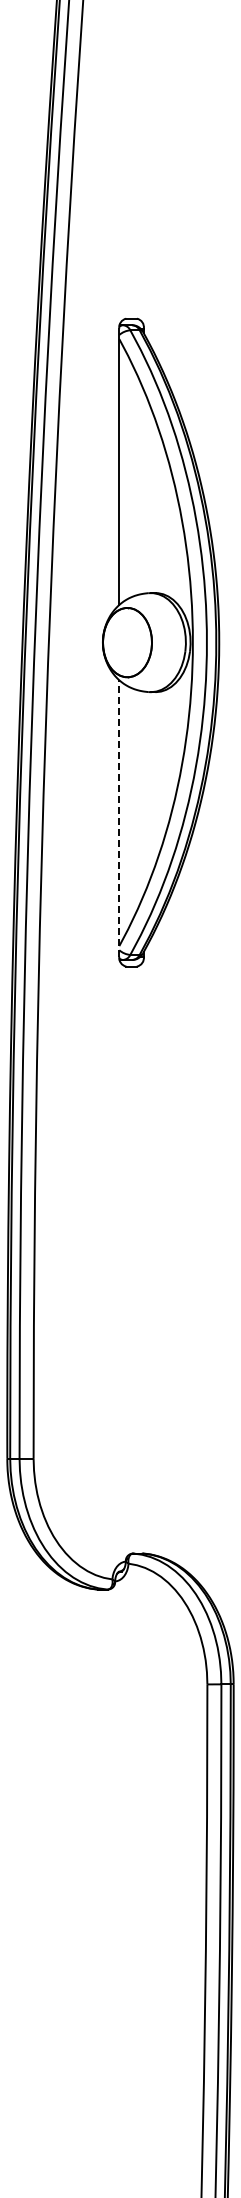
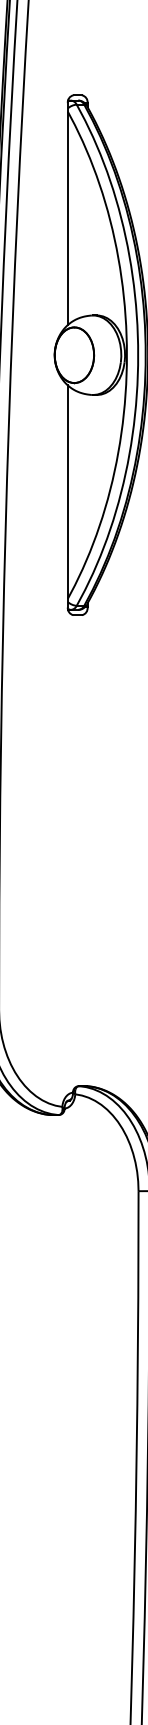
line: (119, 817) -> (68, 495), dashed -> solid

